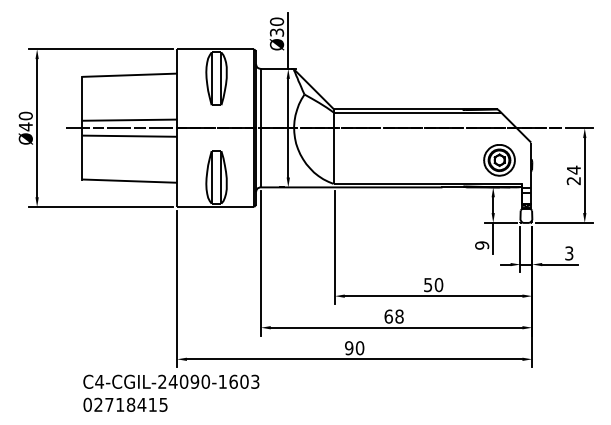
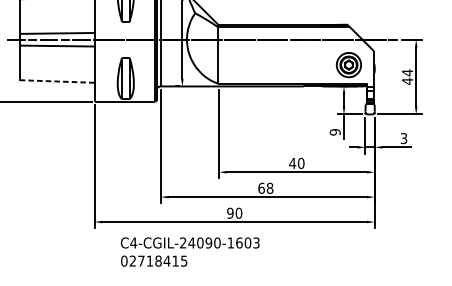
text: (573, 180) -> (407, 81), 24 -> 44
line: (129, 181) -> (57, 81), solid -> dashed
text: (427, 285) -> (292, 163), 50 -> 40
text: (171, 392) -> (190, 251), moved

